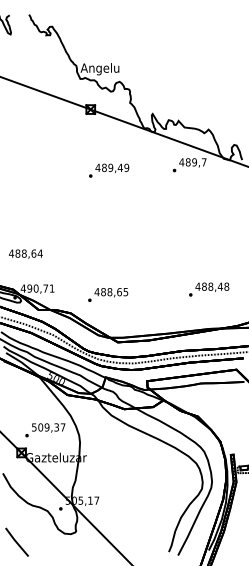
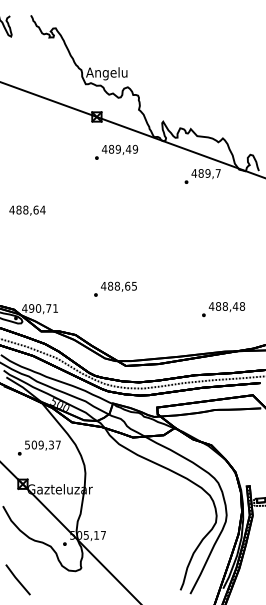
text: (109, 169) -> (116, 151), moved
text: (25, 254) -> (27, 210), moved
text: (108, 294) -> (115, 288), moved
text: (45, 429) -> (39, 447), moved

